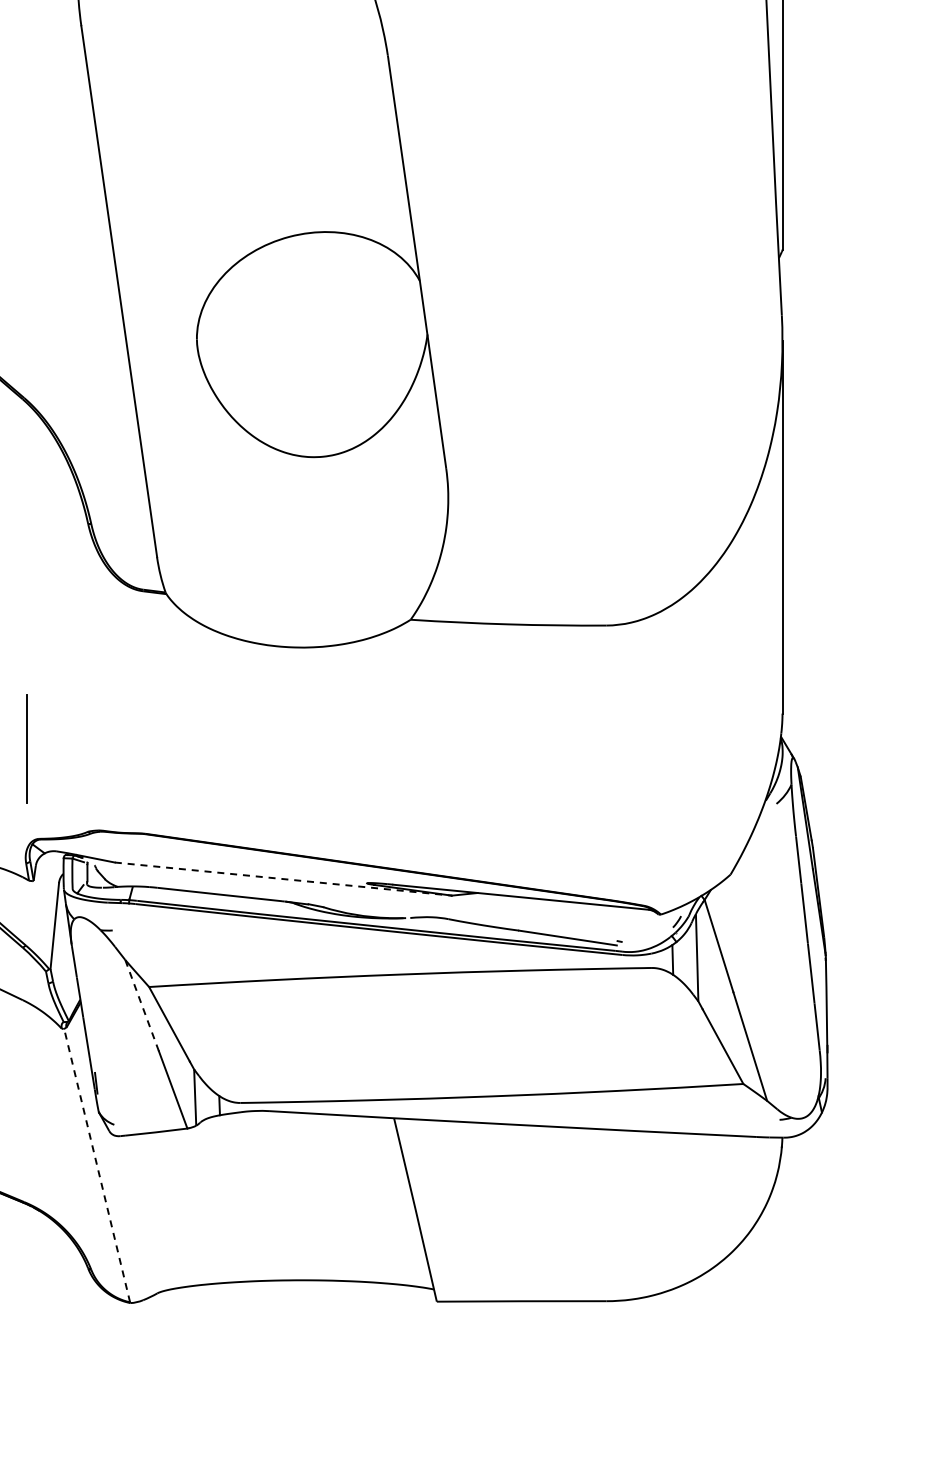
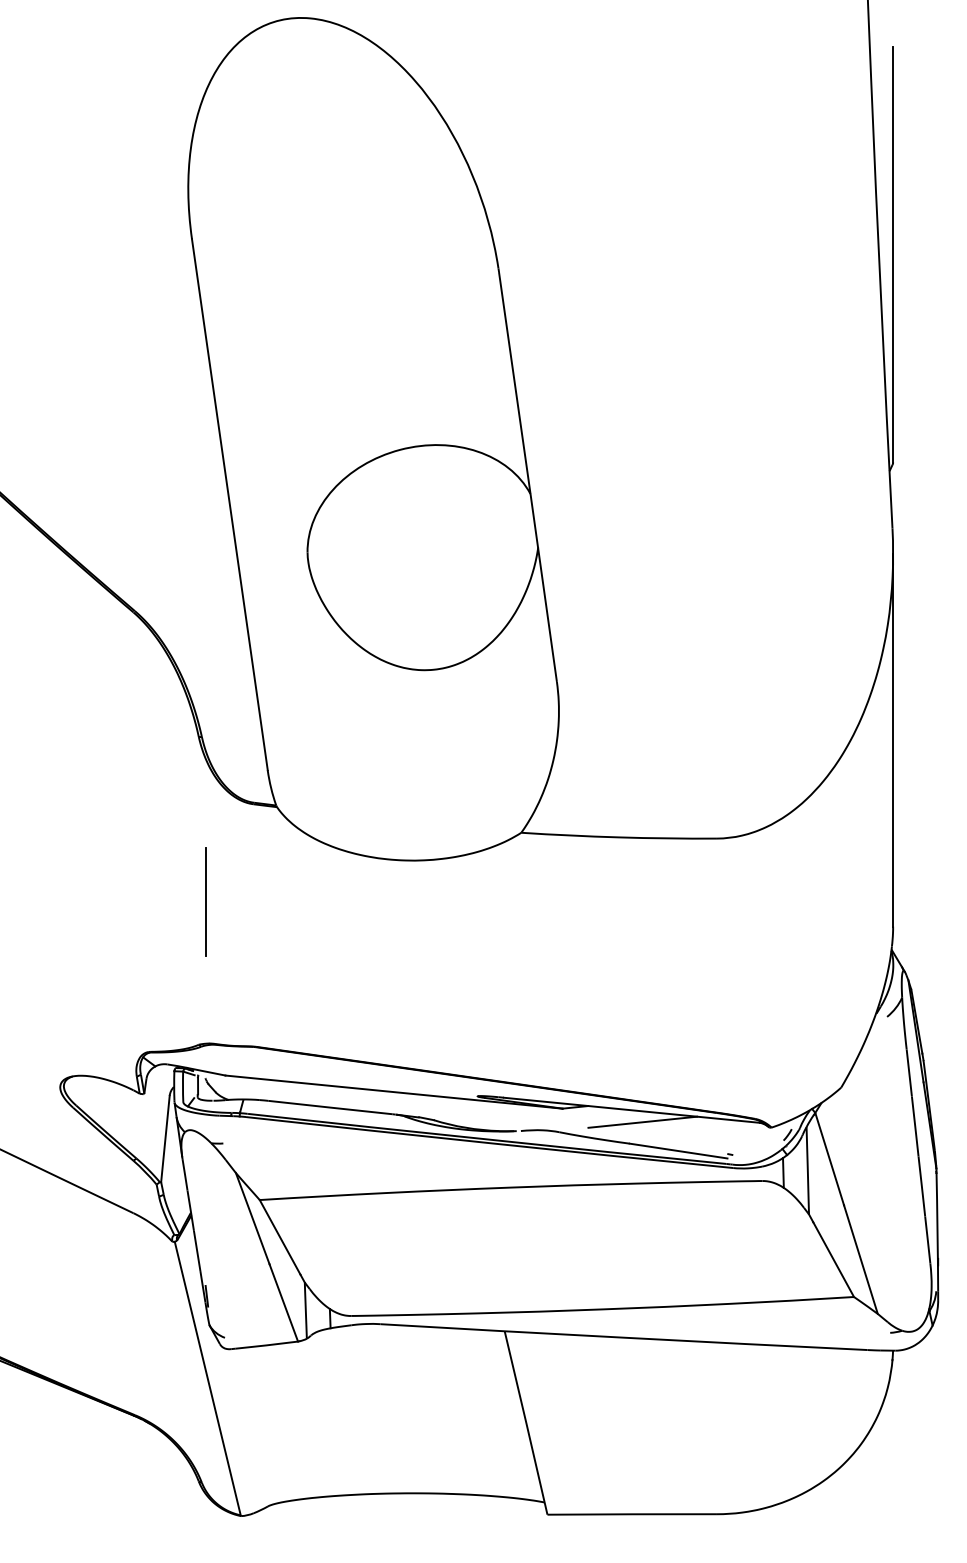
line: (25, 748) -> (205, 901), moved
line: (283, 879) -> (394, 1092), dashed -> solid
line: (531, 908) -> (642, 1121), added
line: (141, 1005) -> (252, 1218), dashed -> solid
line: (96, 1165) -> (207, 1378), dashed -> solid

